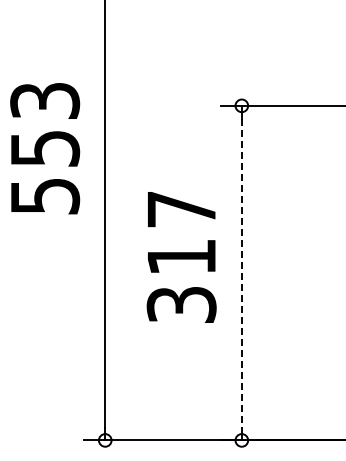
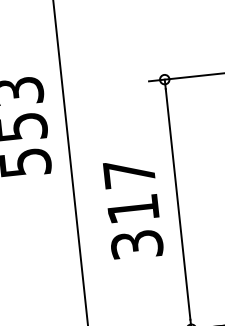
text: (181, 257) -> (133, 209), moved
line: (241, 273) -> (177, 204), dashed -> solid

